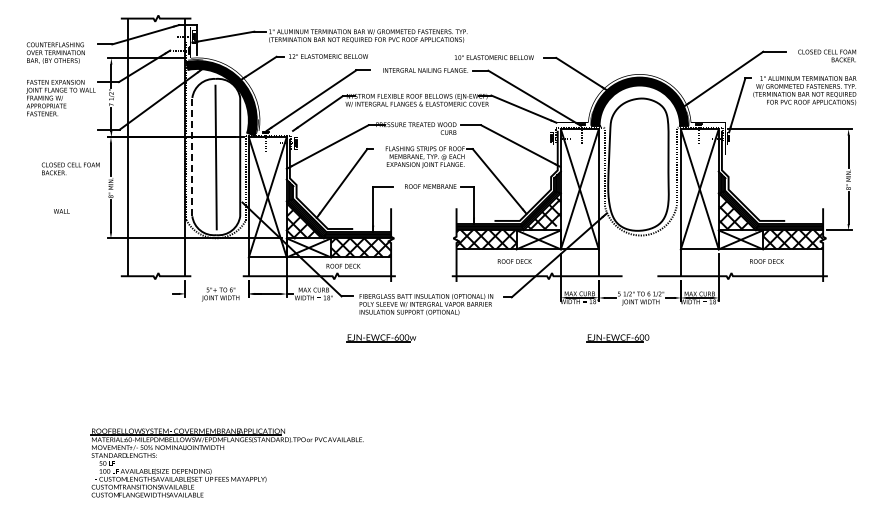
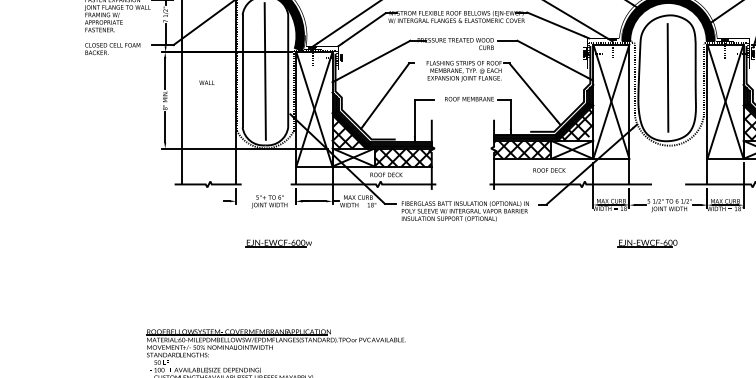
line: (192, 156) -> (242, 70), dashed -> solid
line: (639, 163) -> (668, 77), added
text: (70, 168) -> (112, 48), moved
text: (61, 211) -> (206, 82), moved
part: (381, 338) -> (278, 243), moved

